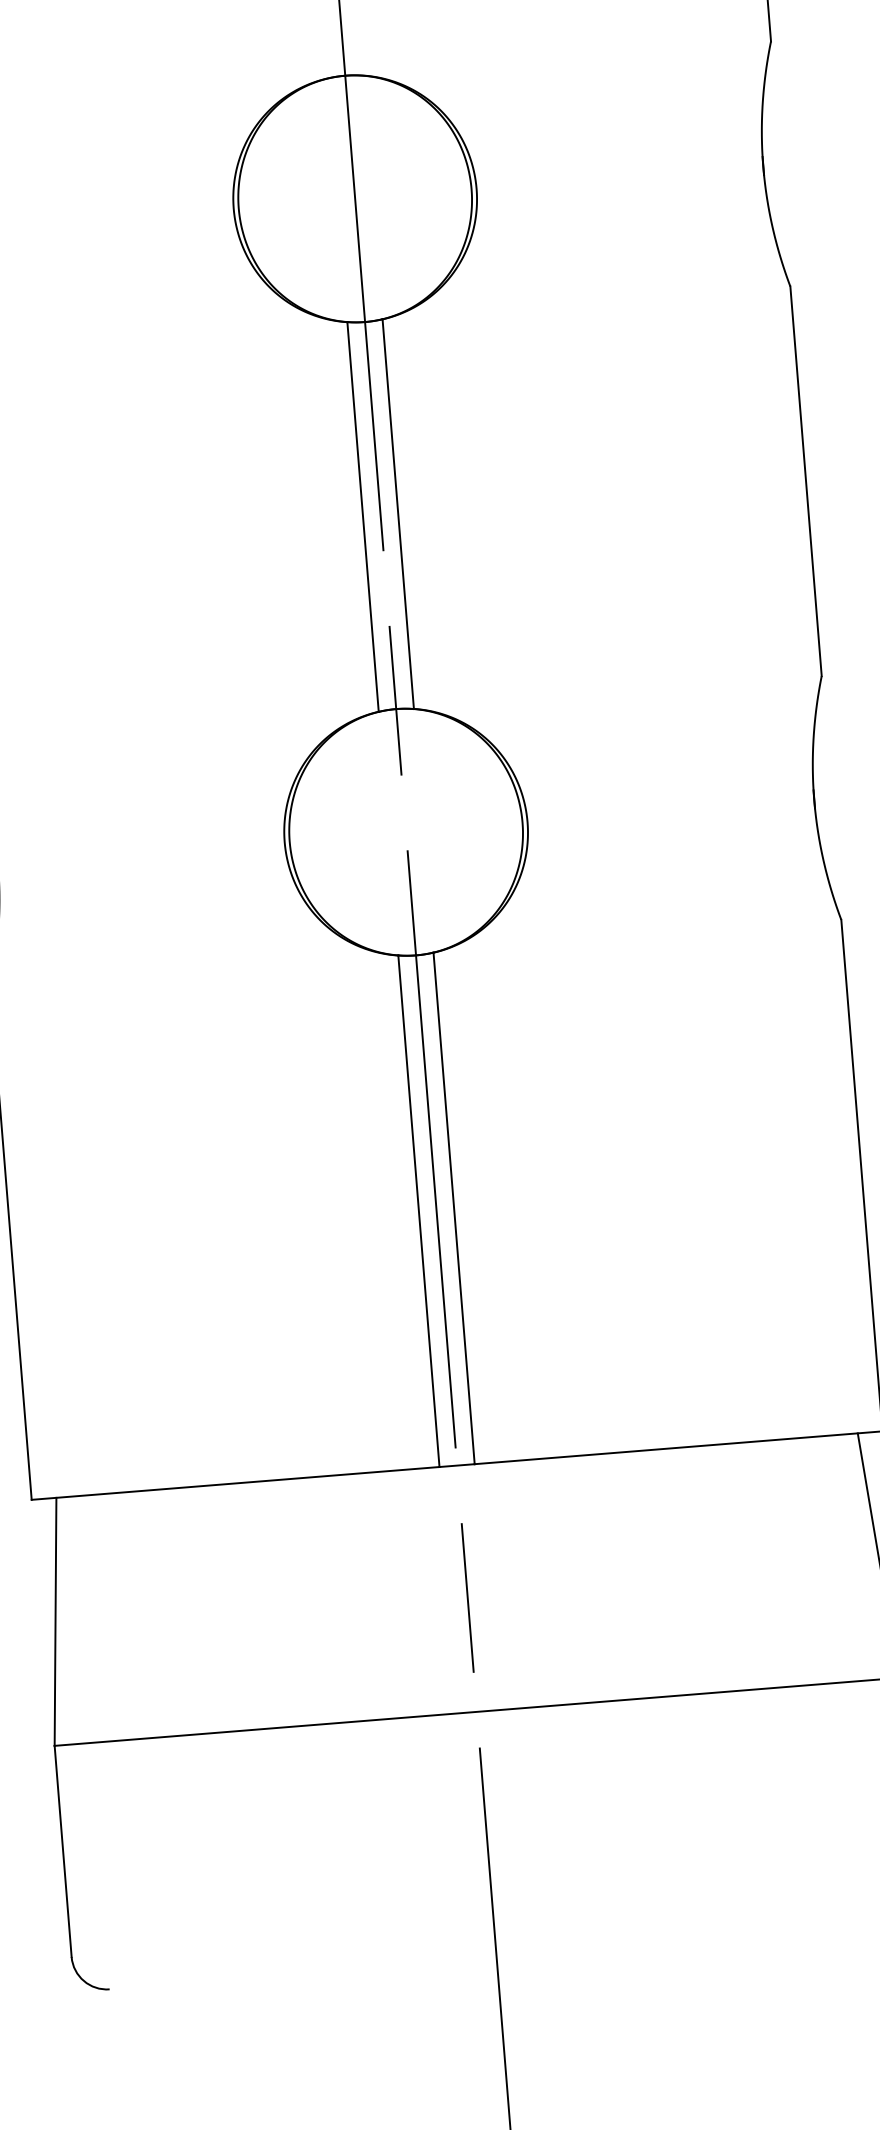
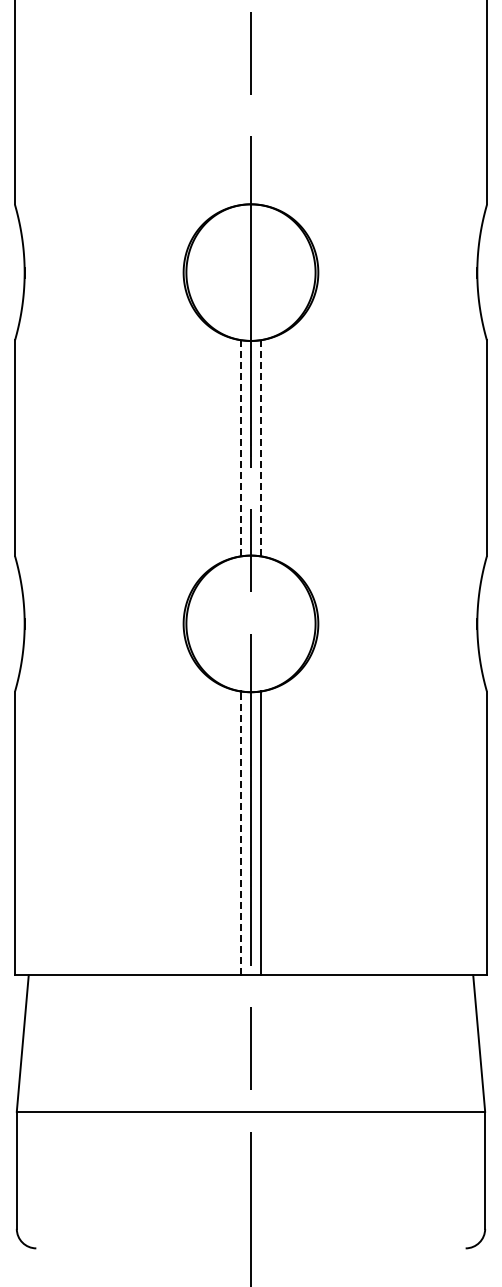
line: (397, 514) -> (260, 448), solid -> dashed
line: (363, 515) -> (241, 447), solid -> dashed
line: (419, 1211) -> (241, 833), solid -> dashed

